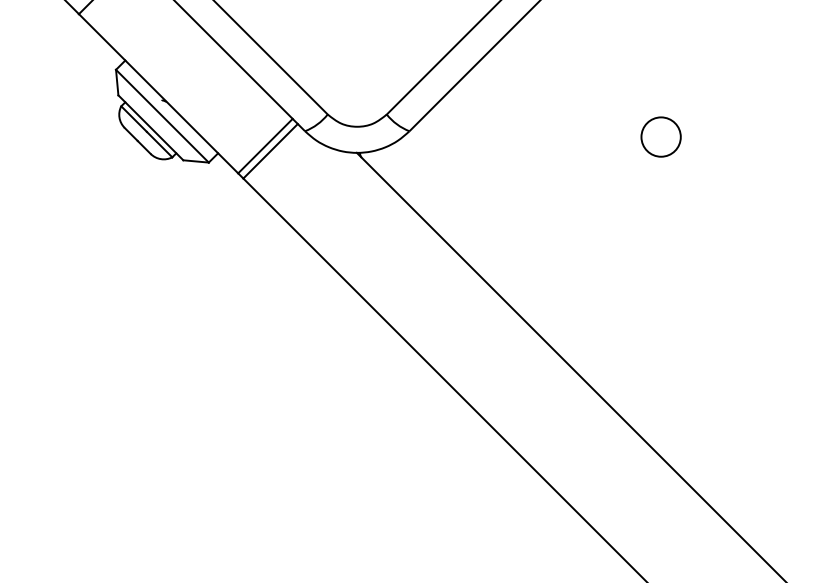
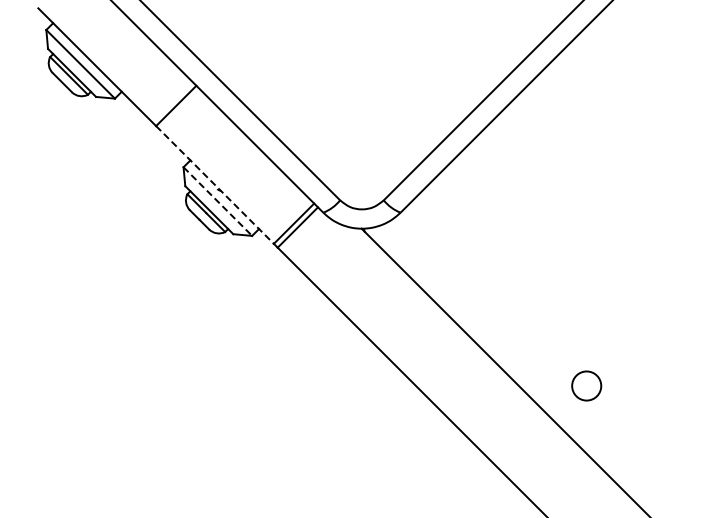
line: (159, 94) -> (215, 185), solid -> dashed
line: (161, 116) -> (217, 201), solid -> dashed
circle: (660, 136) -> (586, 385), moved

